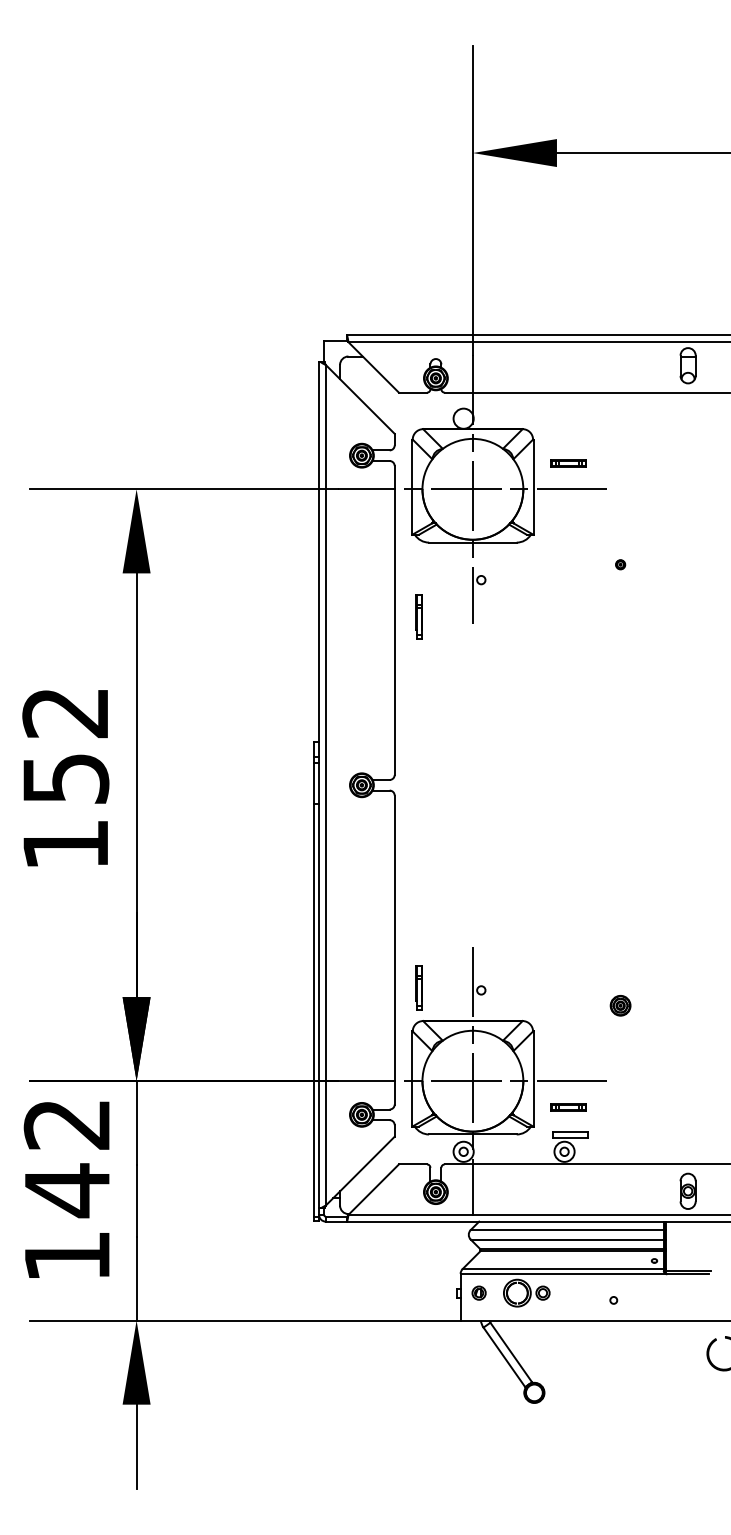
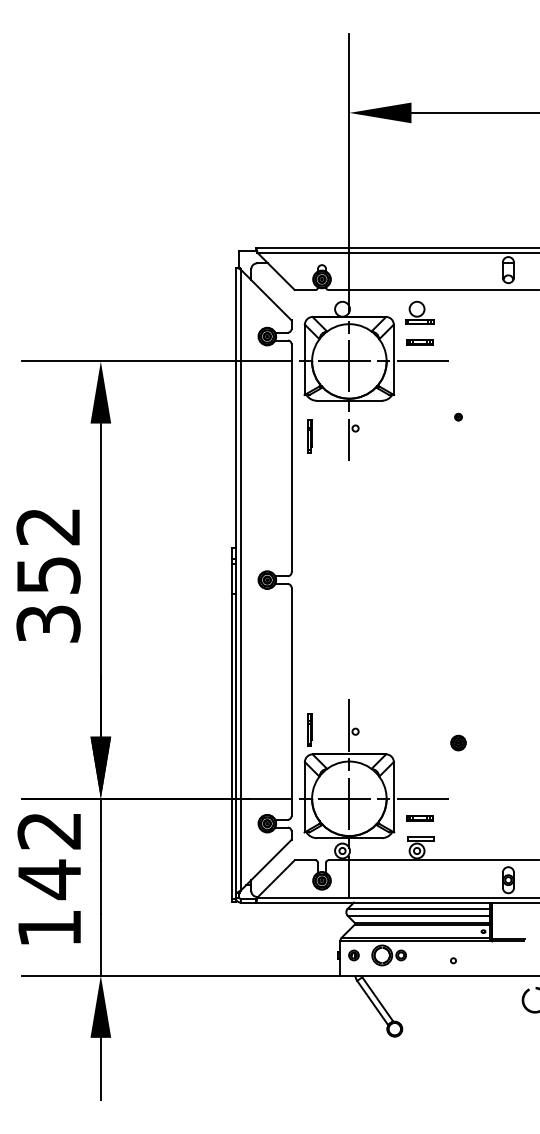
part: (567, 423) -> (419, 312), added
part: (418, 616) -> (309, 436), moved
text: (65, 843) -> (48, 623), 152 -> 352

